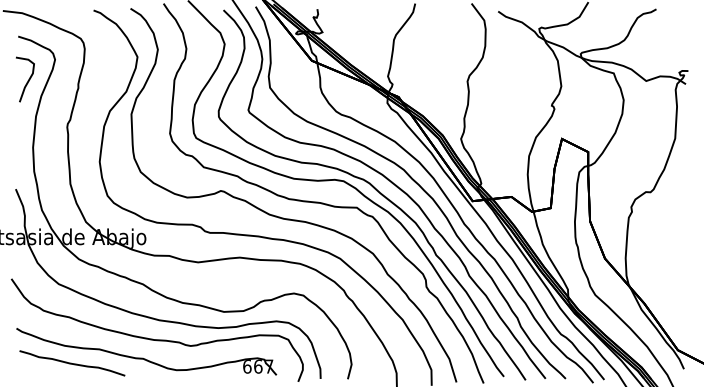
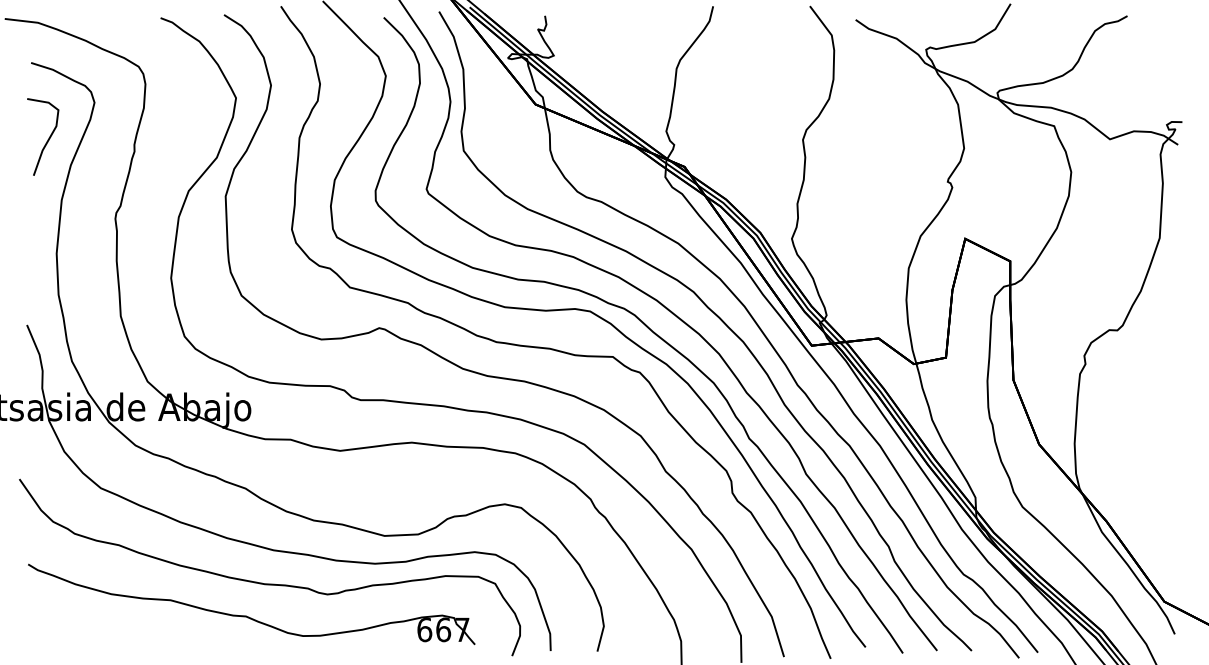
part: (72, 363) -> (124, 624), removed

